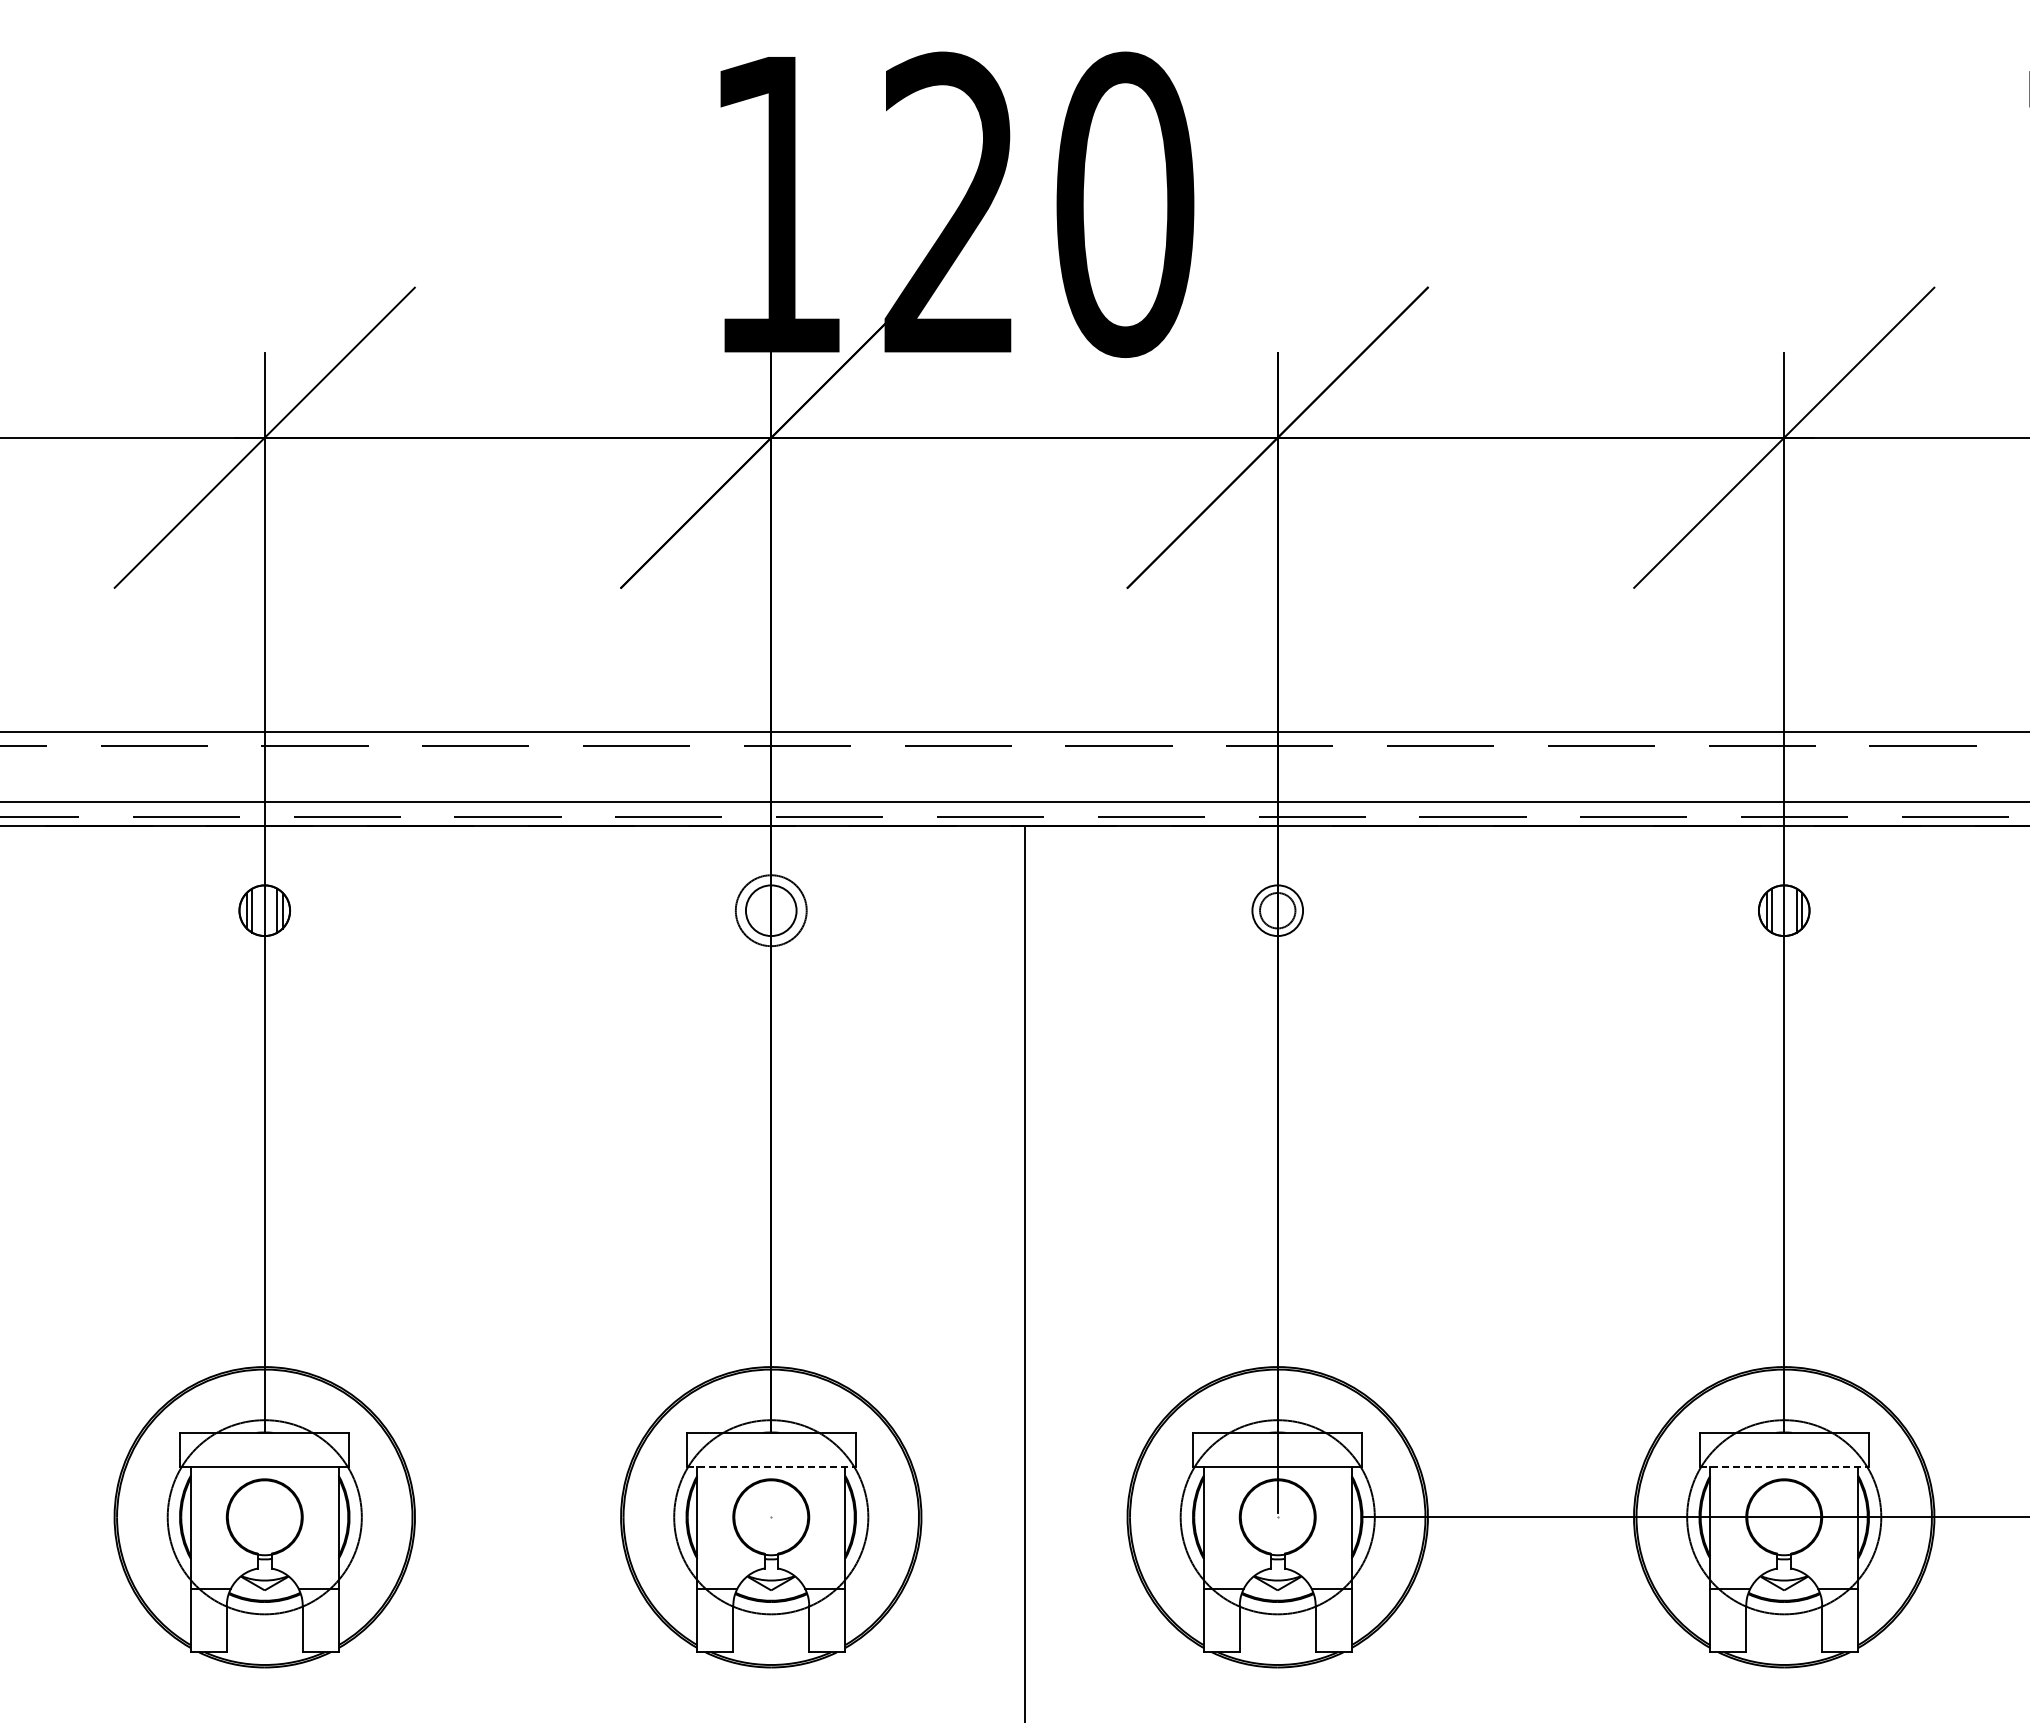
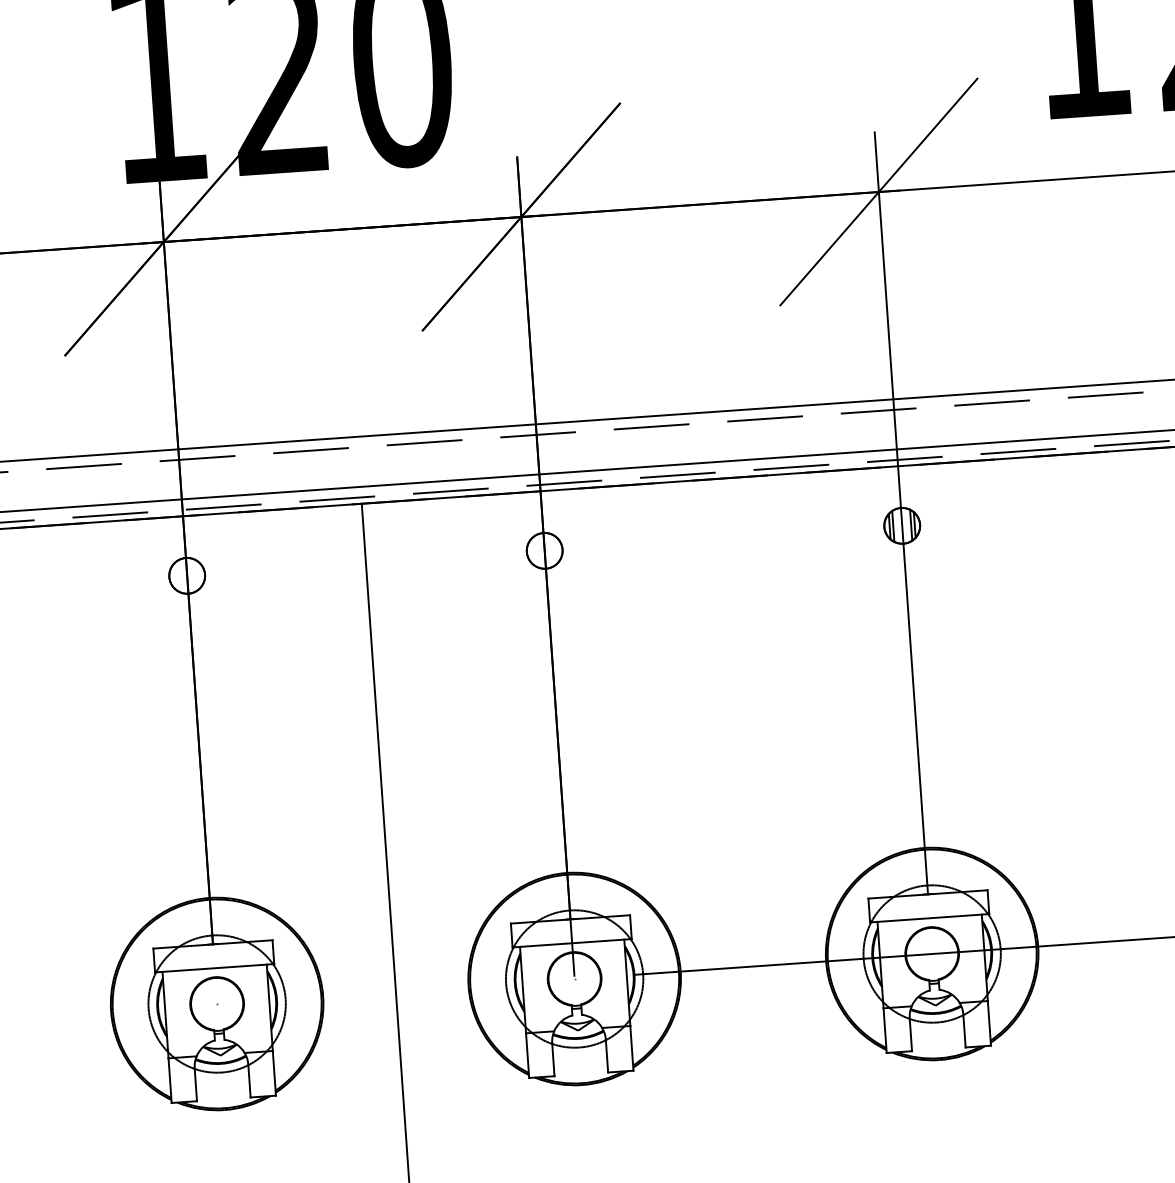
circle: (770, 910) -> (186, 575), size x0.71
circle: (1277, 910) -> (544, 550), size x1.43
line: (771, 1466) -> (214, 968), dashed -> solid
line: (1784, 1466) -> (929, 918), dashed -> solid

